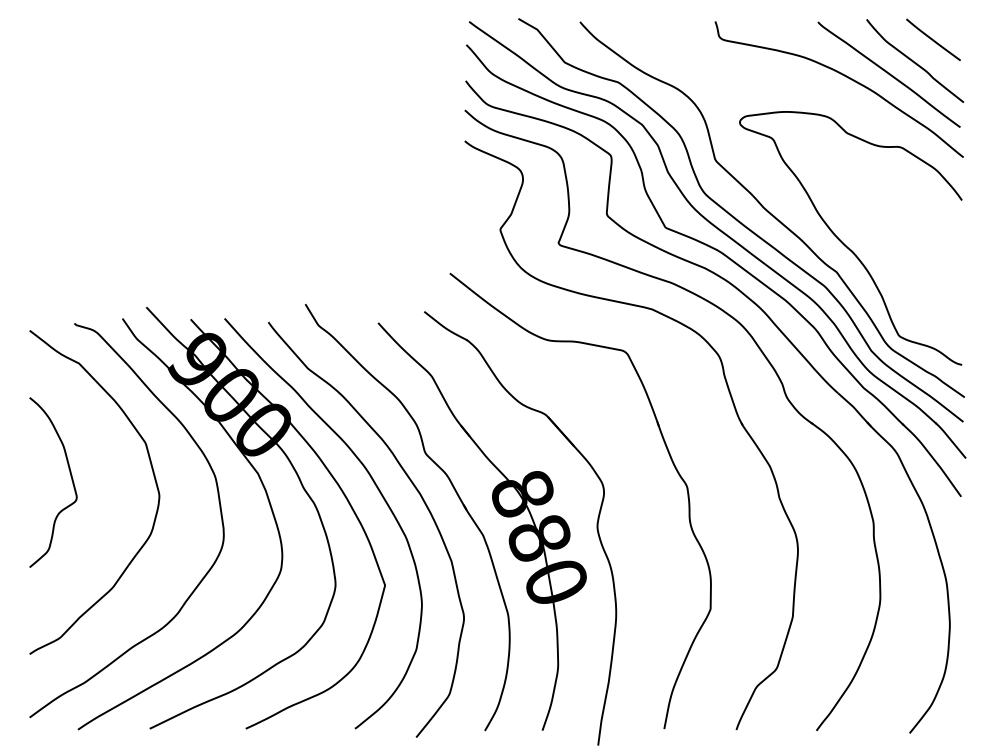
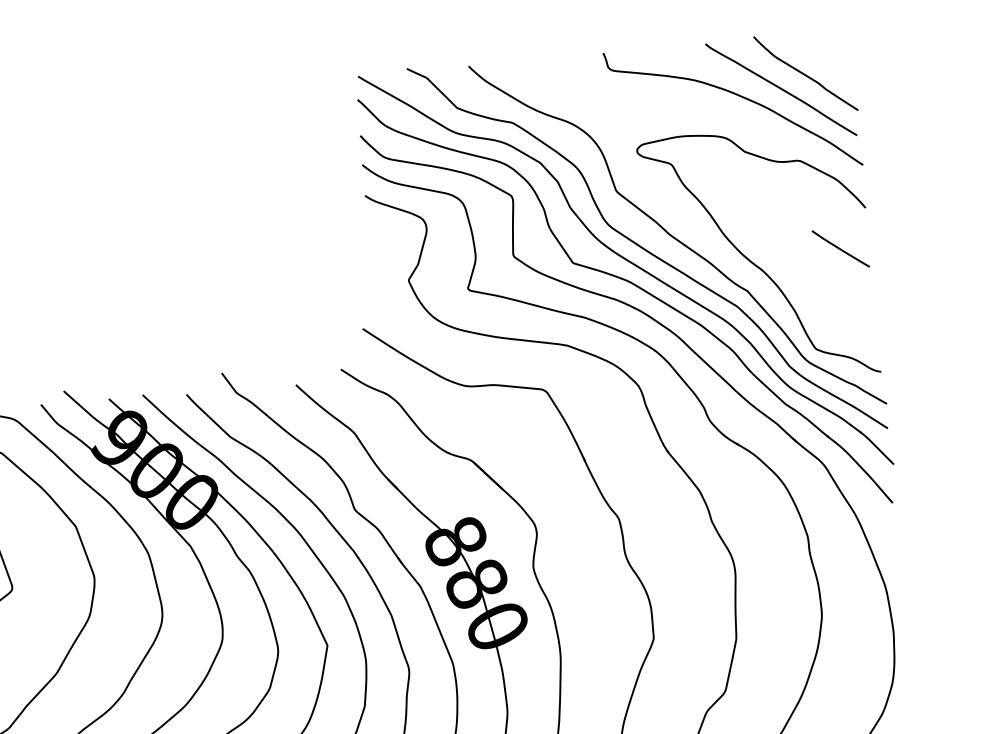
line: (933, 39) -> (840, 248), moved

